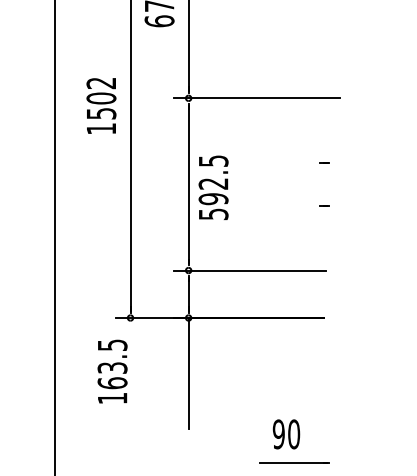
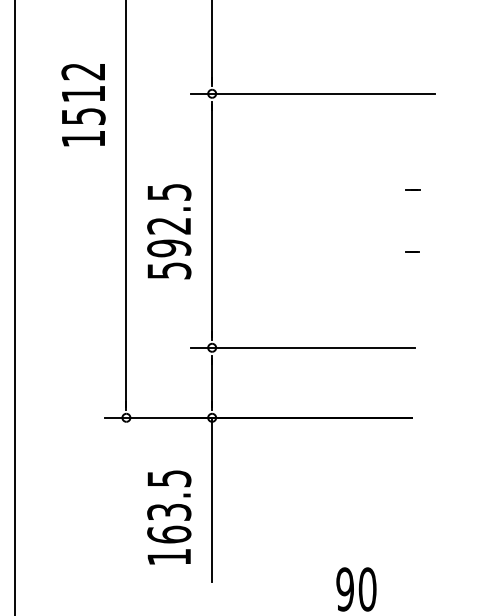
text: (101, 98) -> (83, 94), 1502 -> 1512
text: (213, 187) -> (169, 231), moved
text: (112, 371) -> (169, 517), moved

